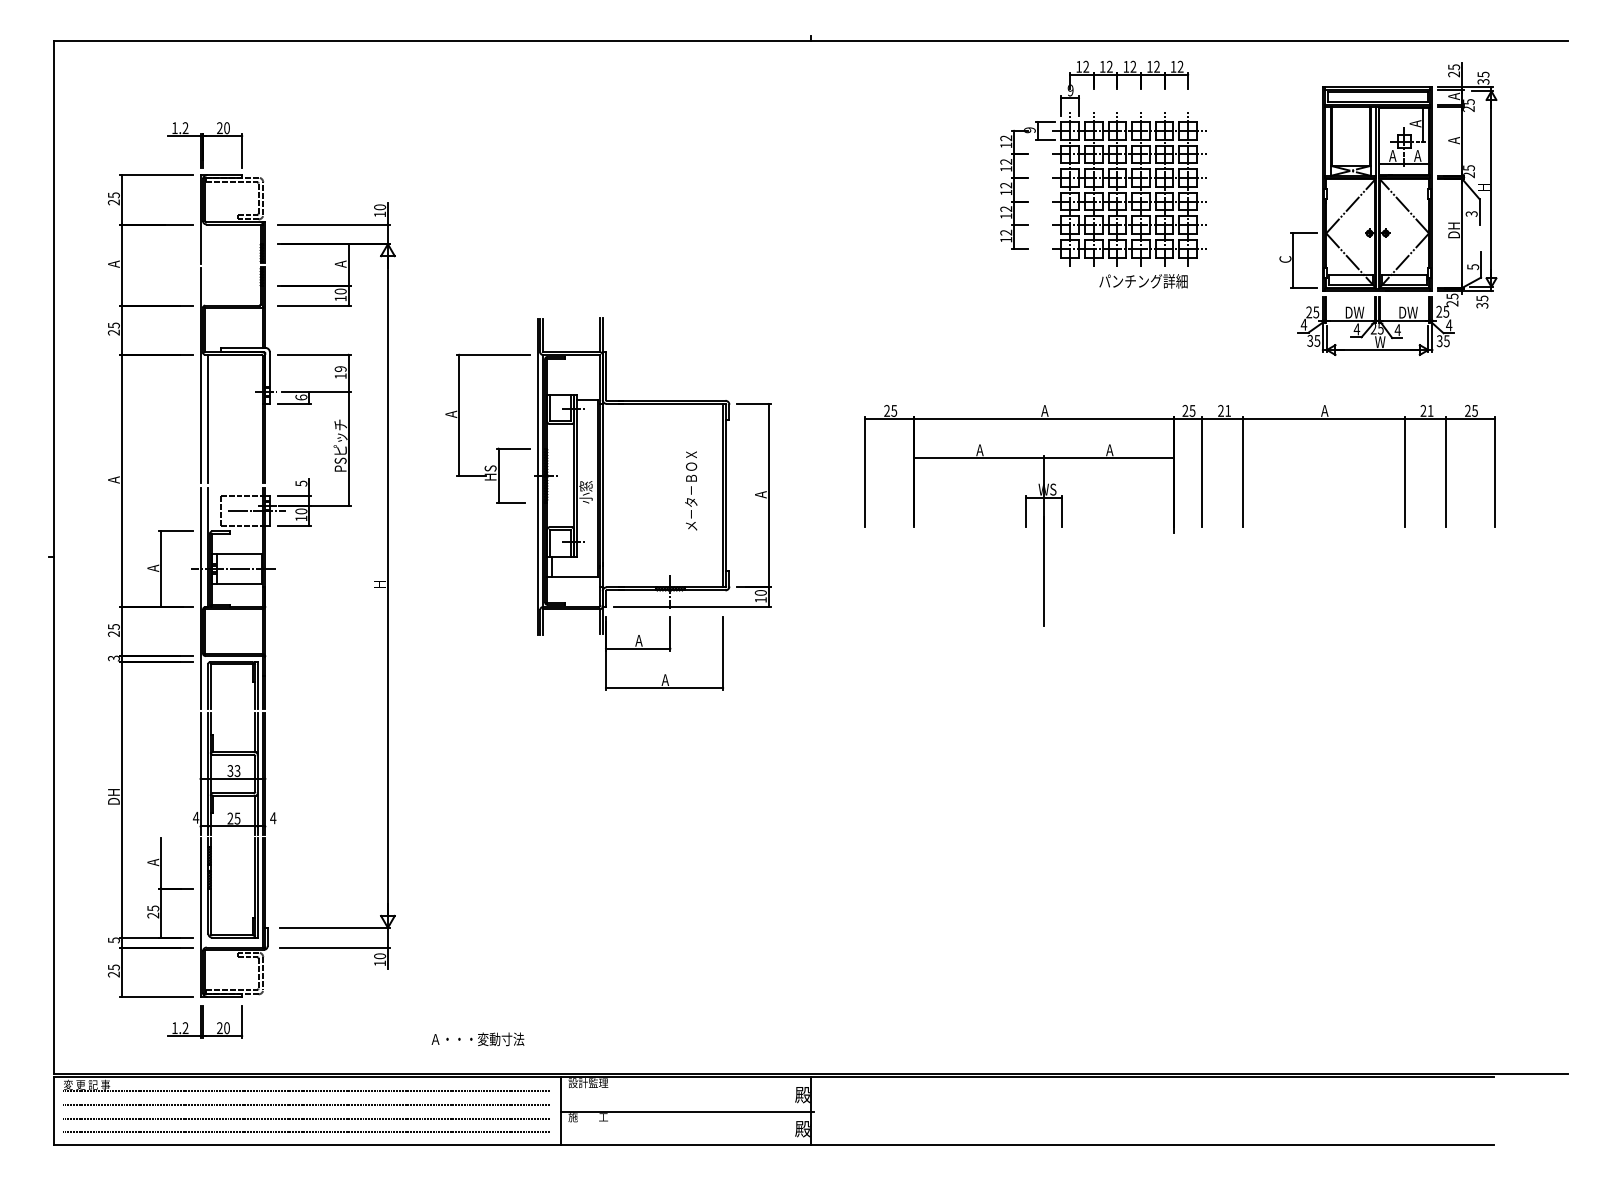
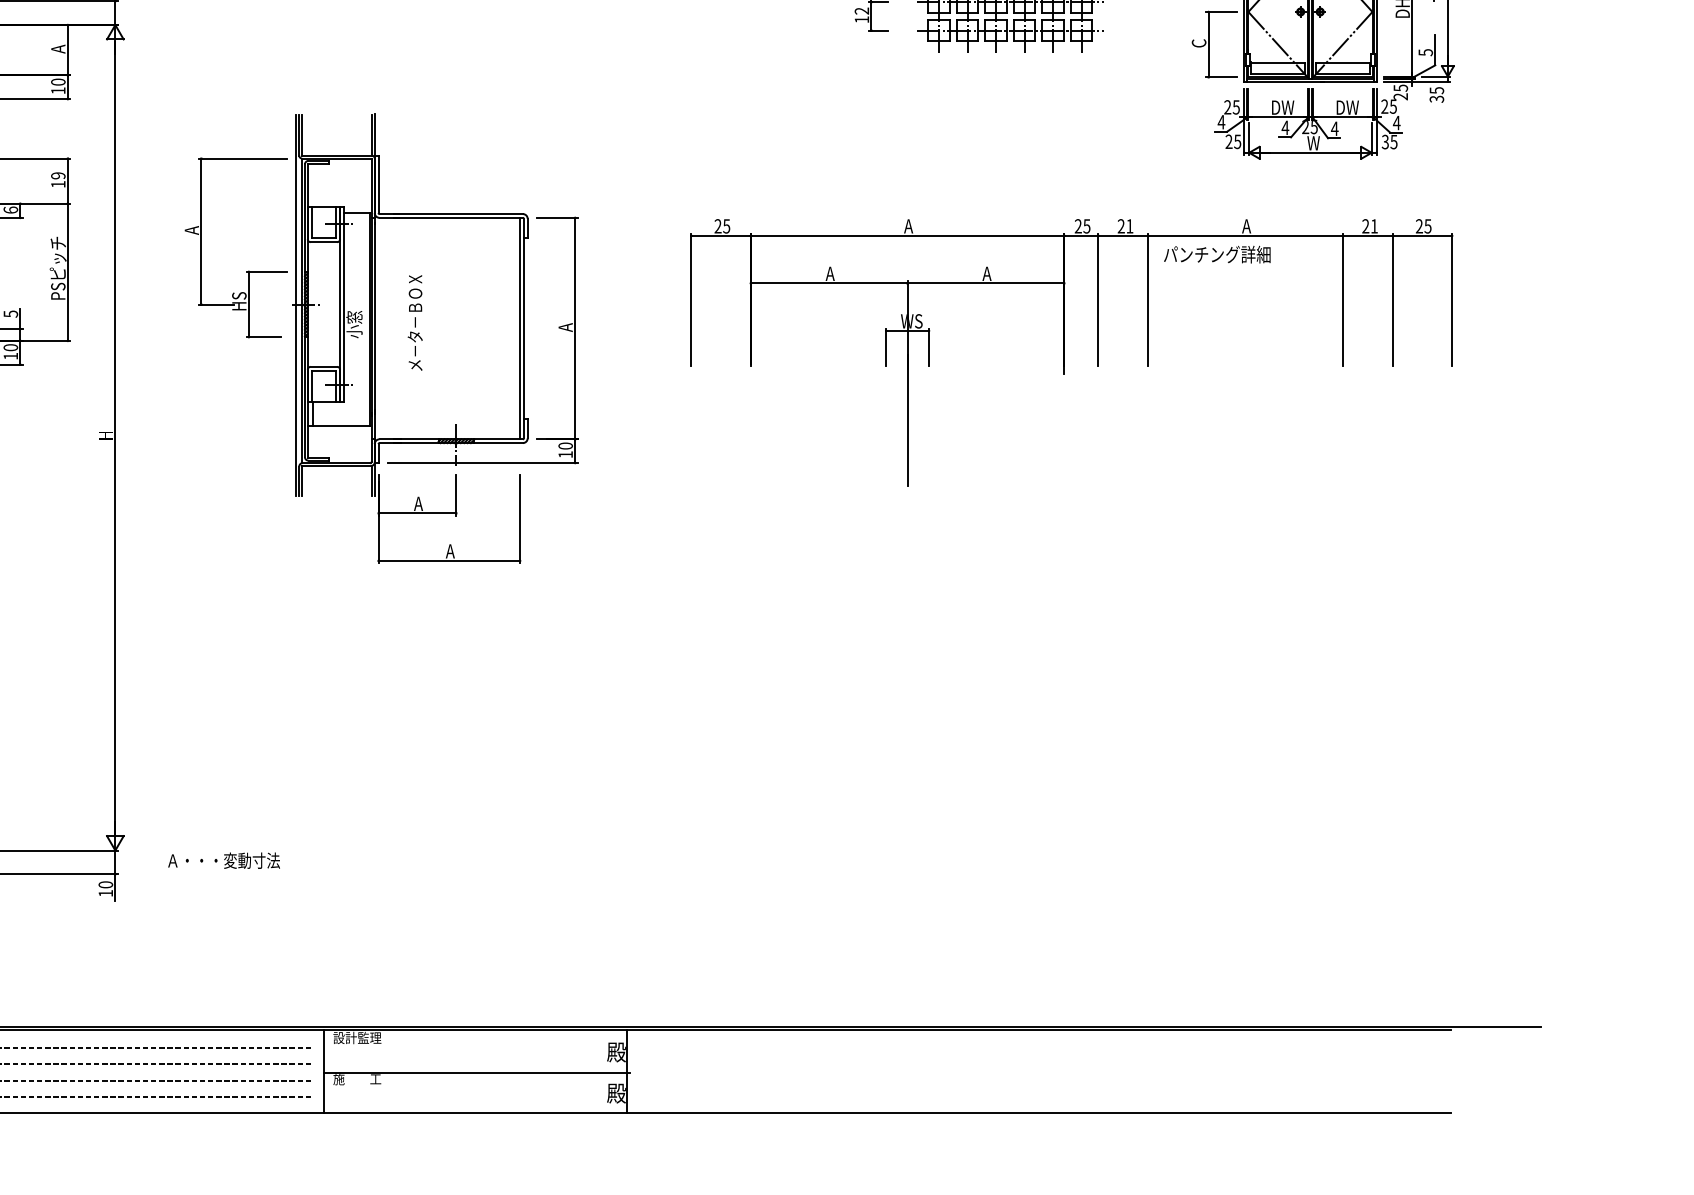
text: (1143, 281) -> (1217, 254), moved
text: (1310, 340) -> (1229, 141), 35 -> 25
text: (691, 490) -> (415, 322), moved
text: (477, 1039) -> (223, 860), moved

